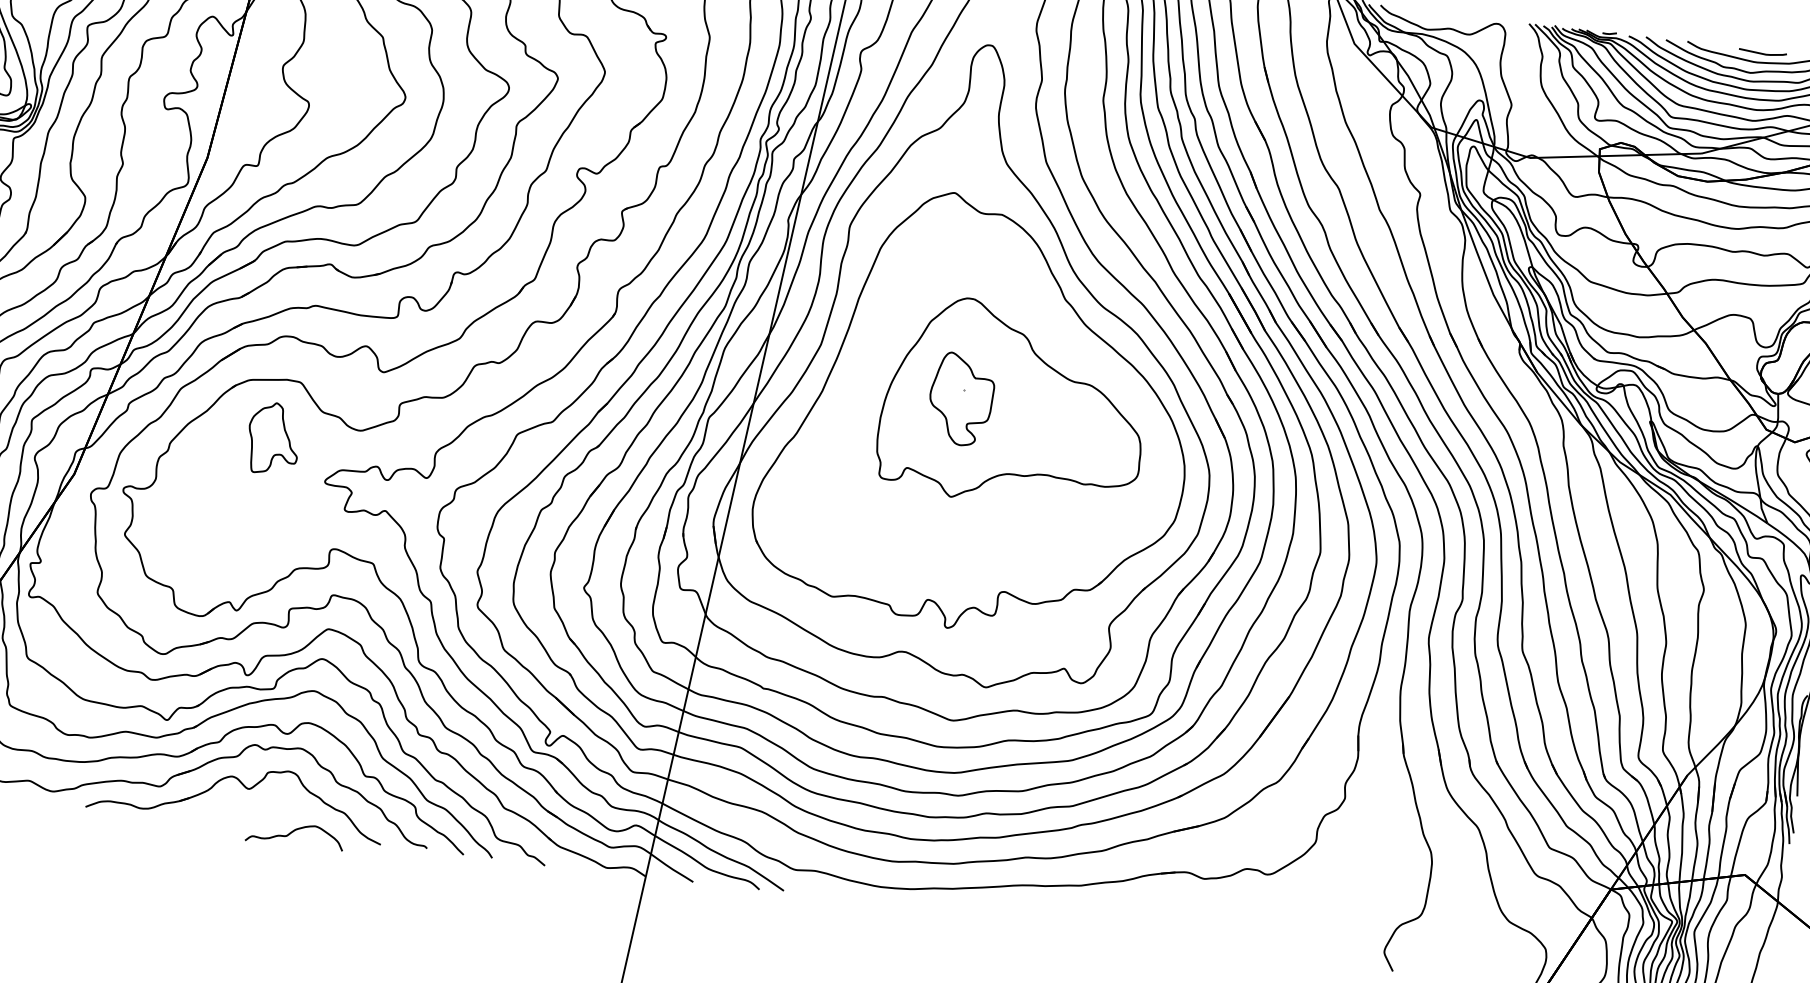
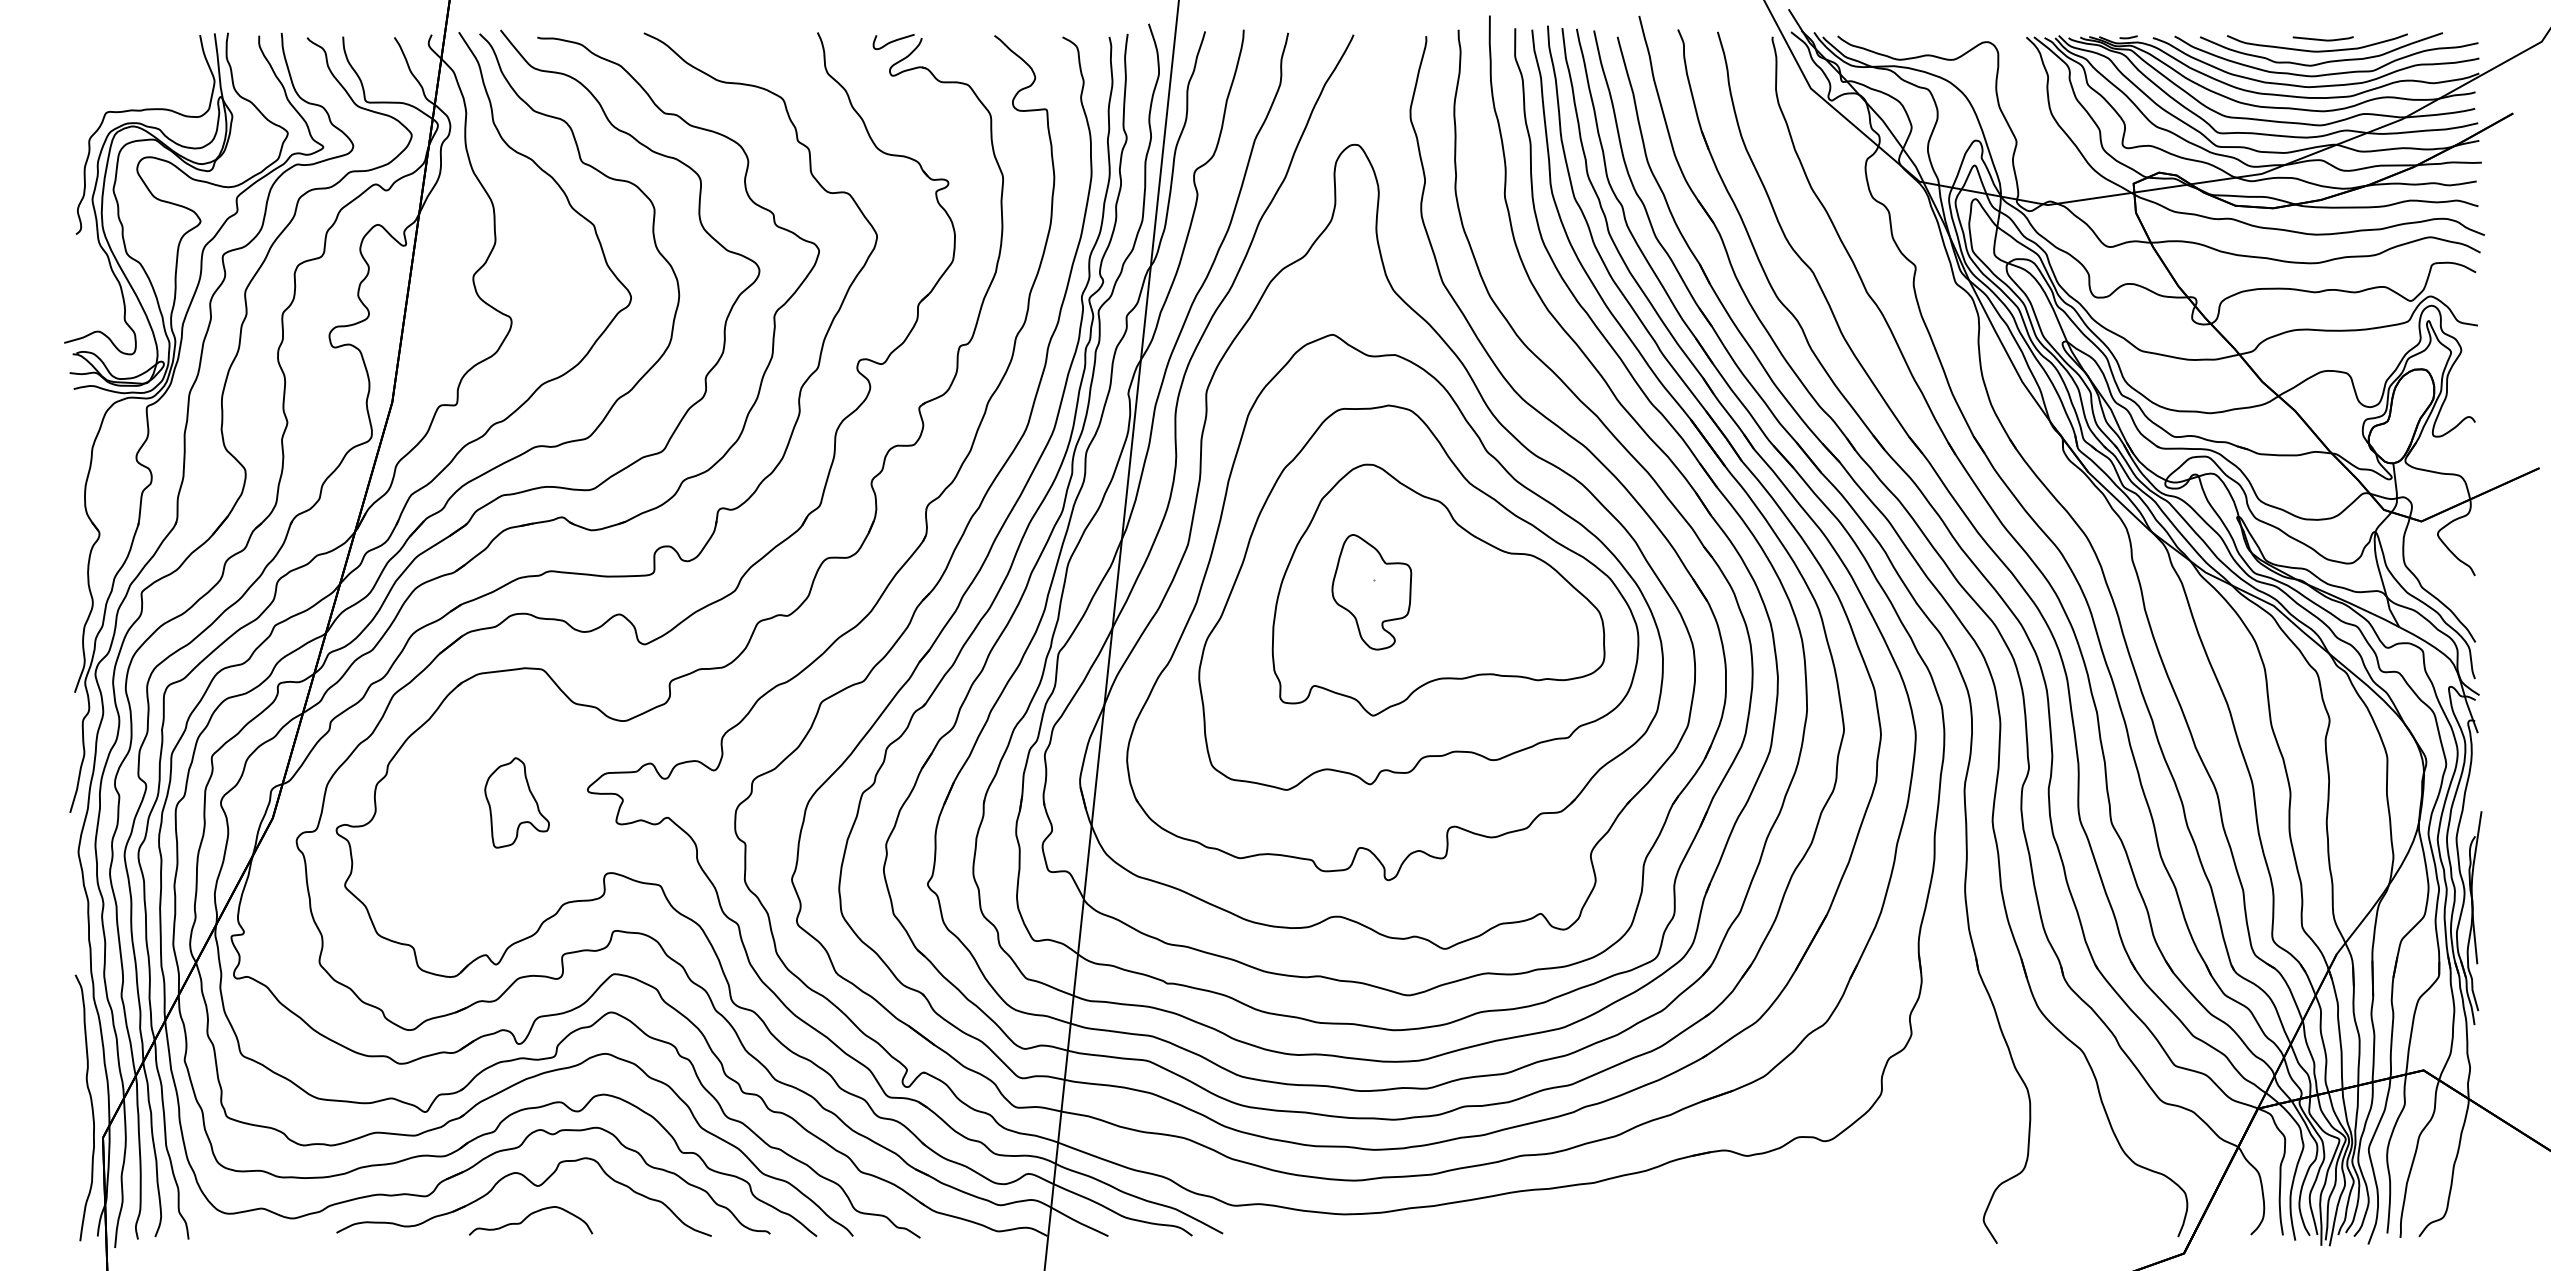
part: (997, 408) -> (1418, 597), added
part: (273, 438) -> (516, 802), moved
curve: (293, 832) -> (528, 1217), moved

